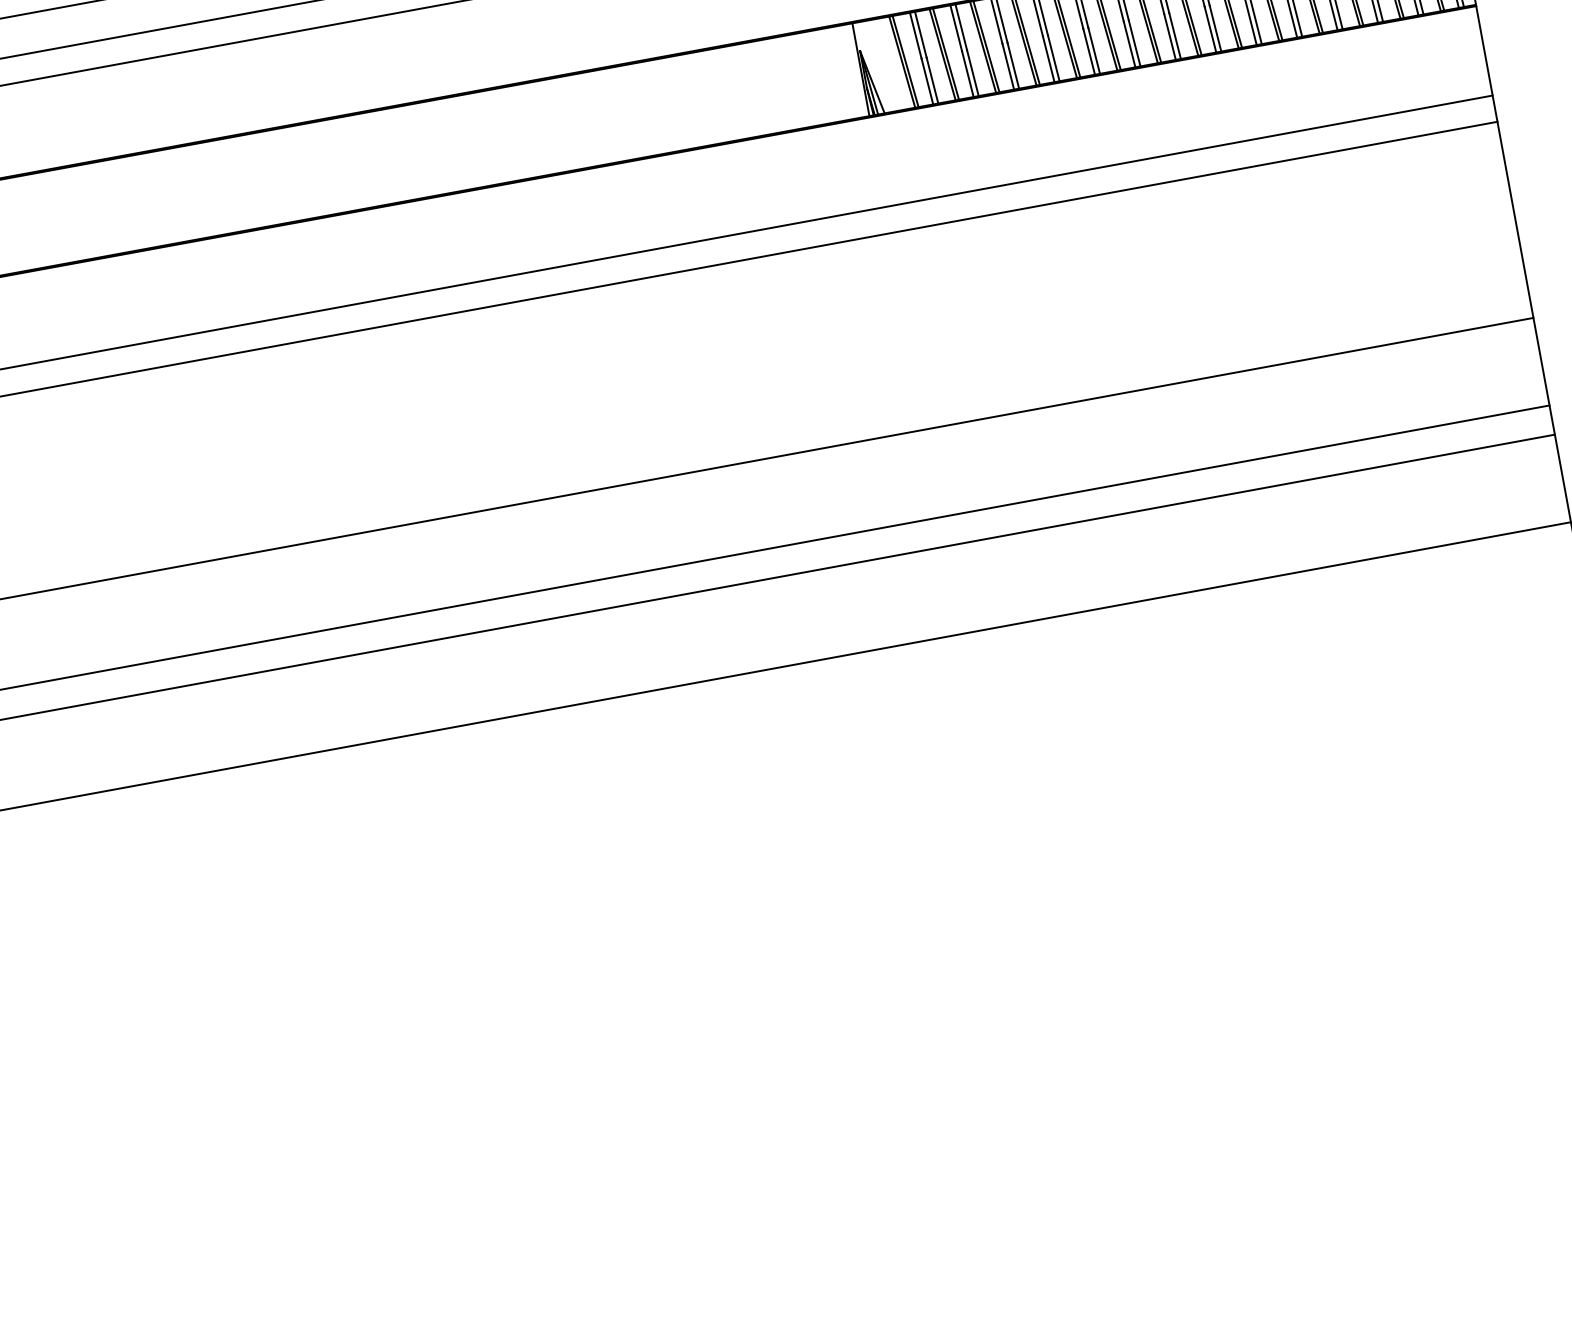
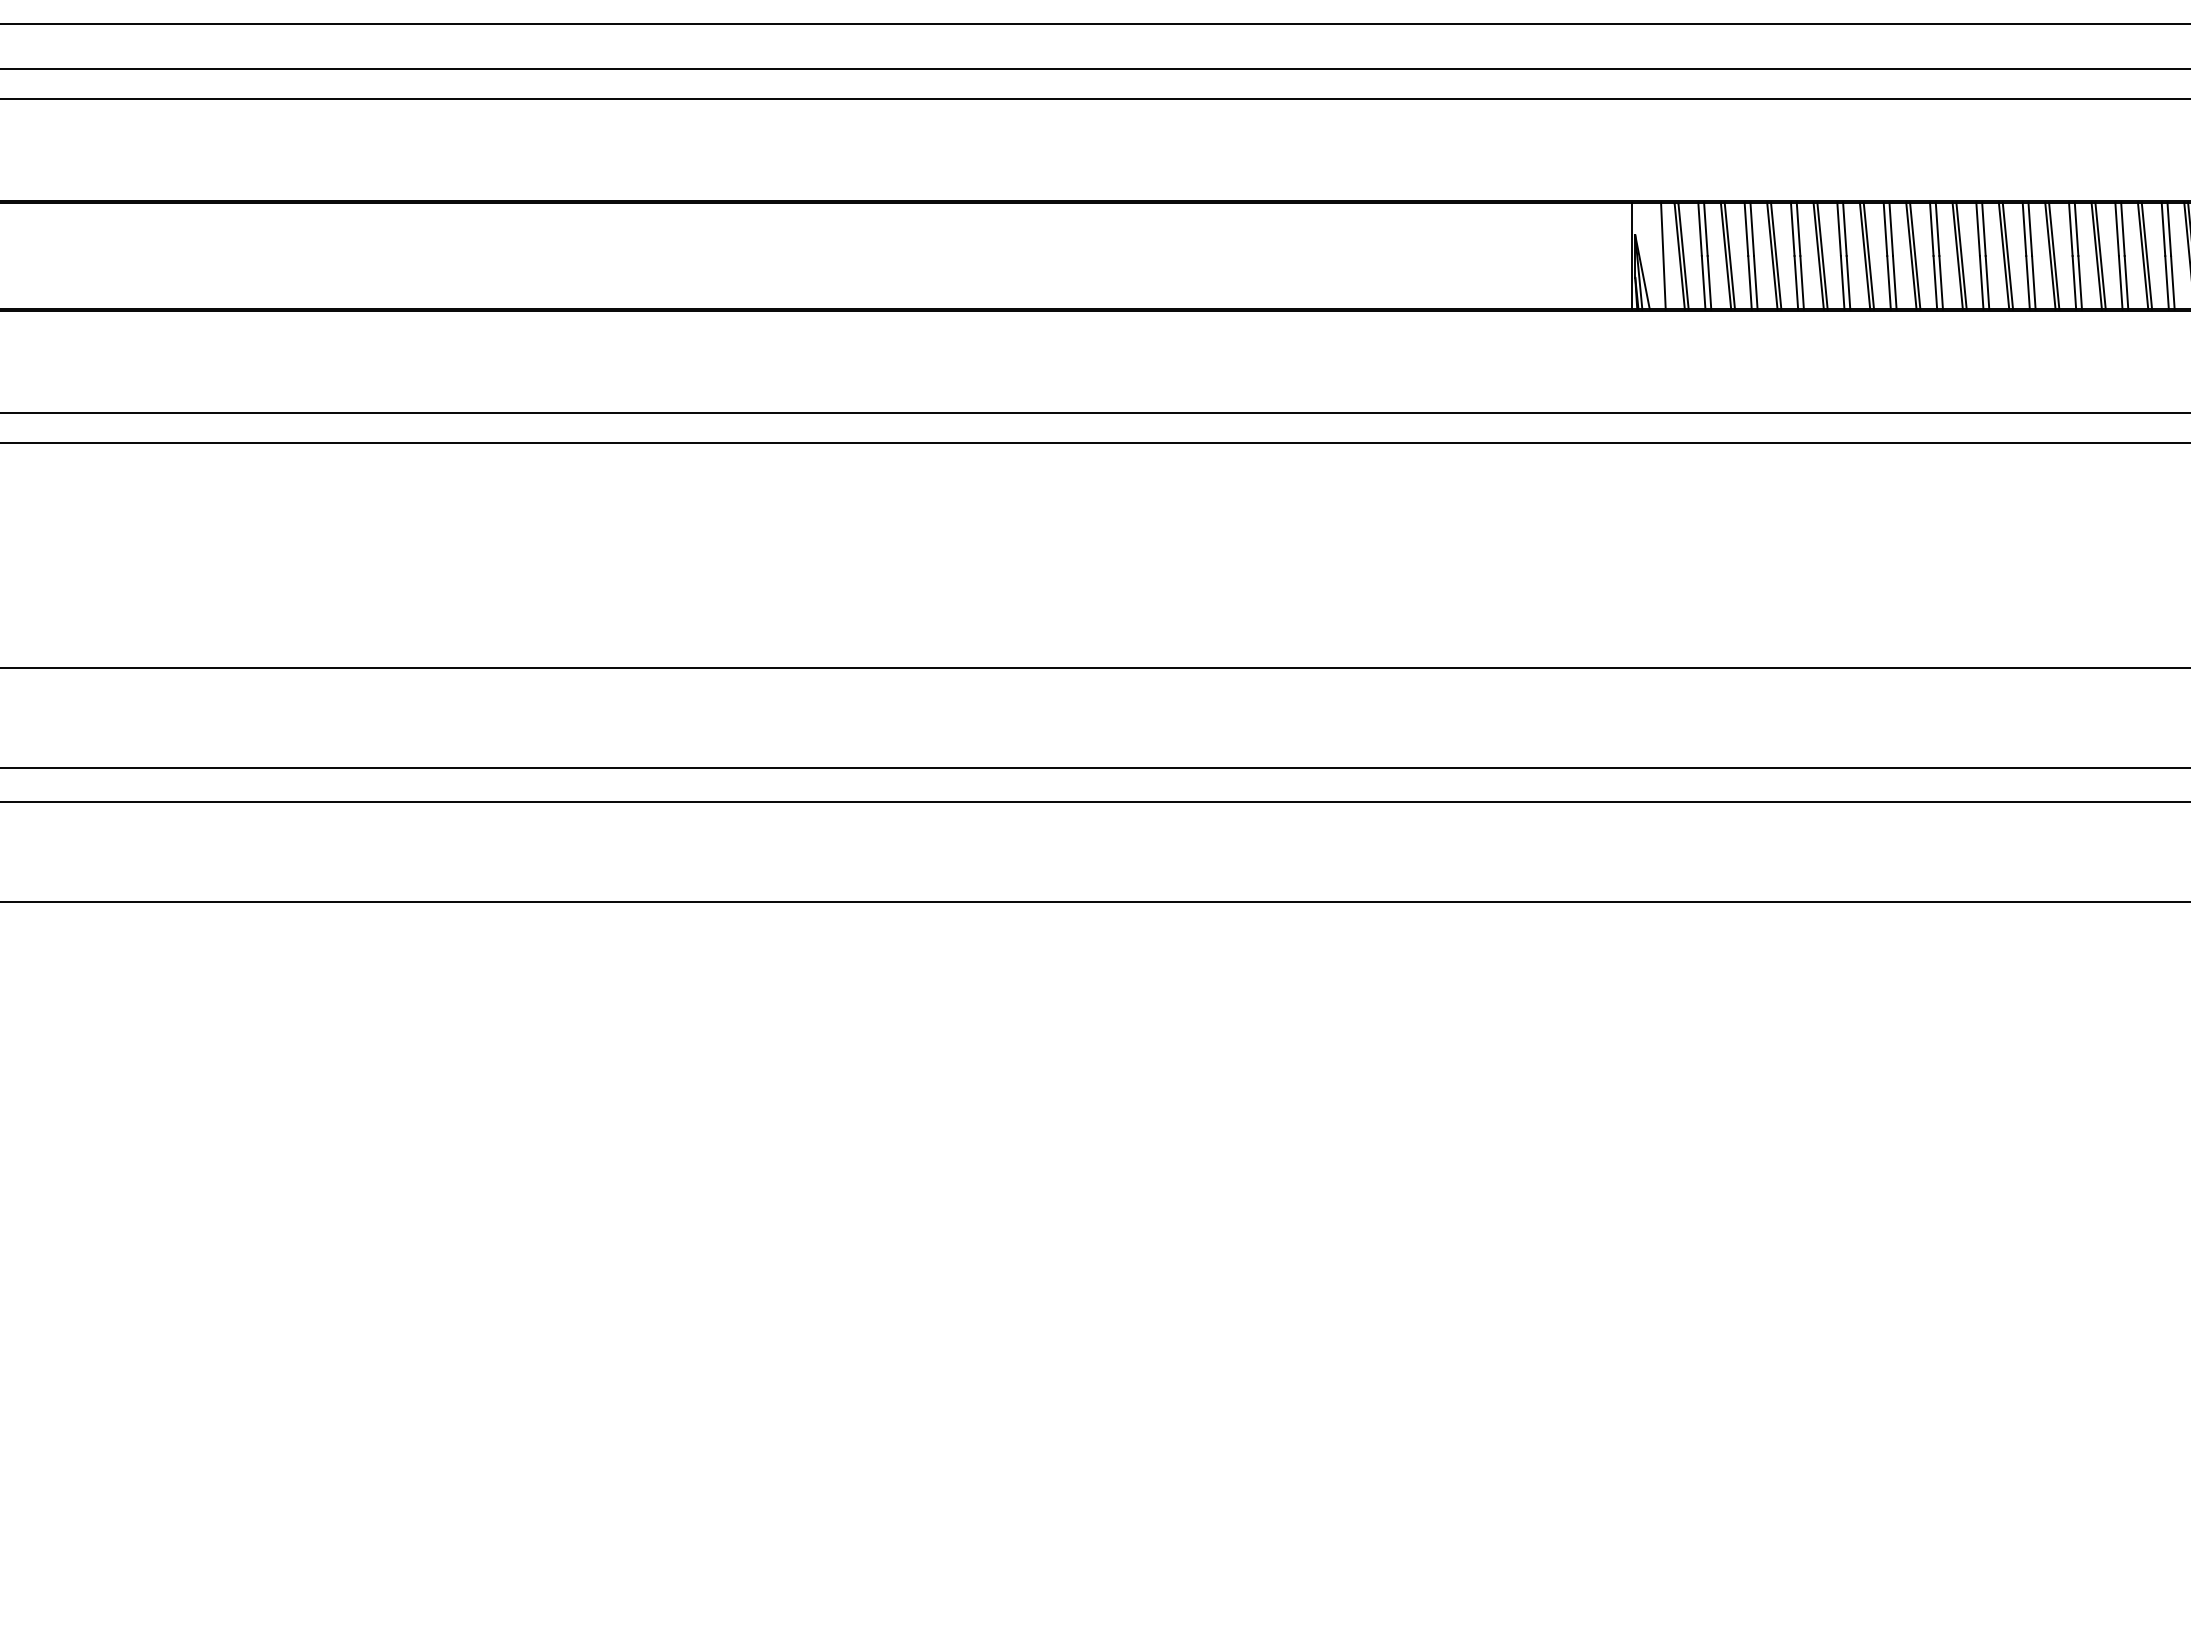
line: (888, 64) -> (1663, 255), added

